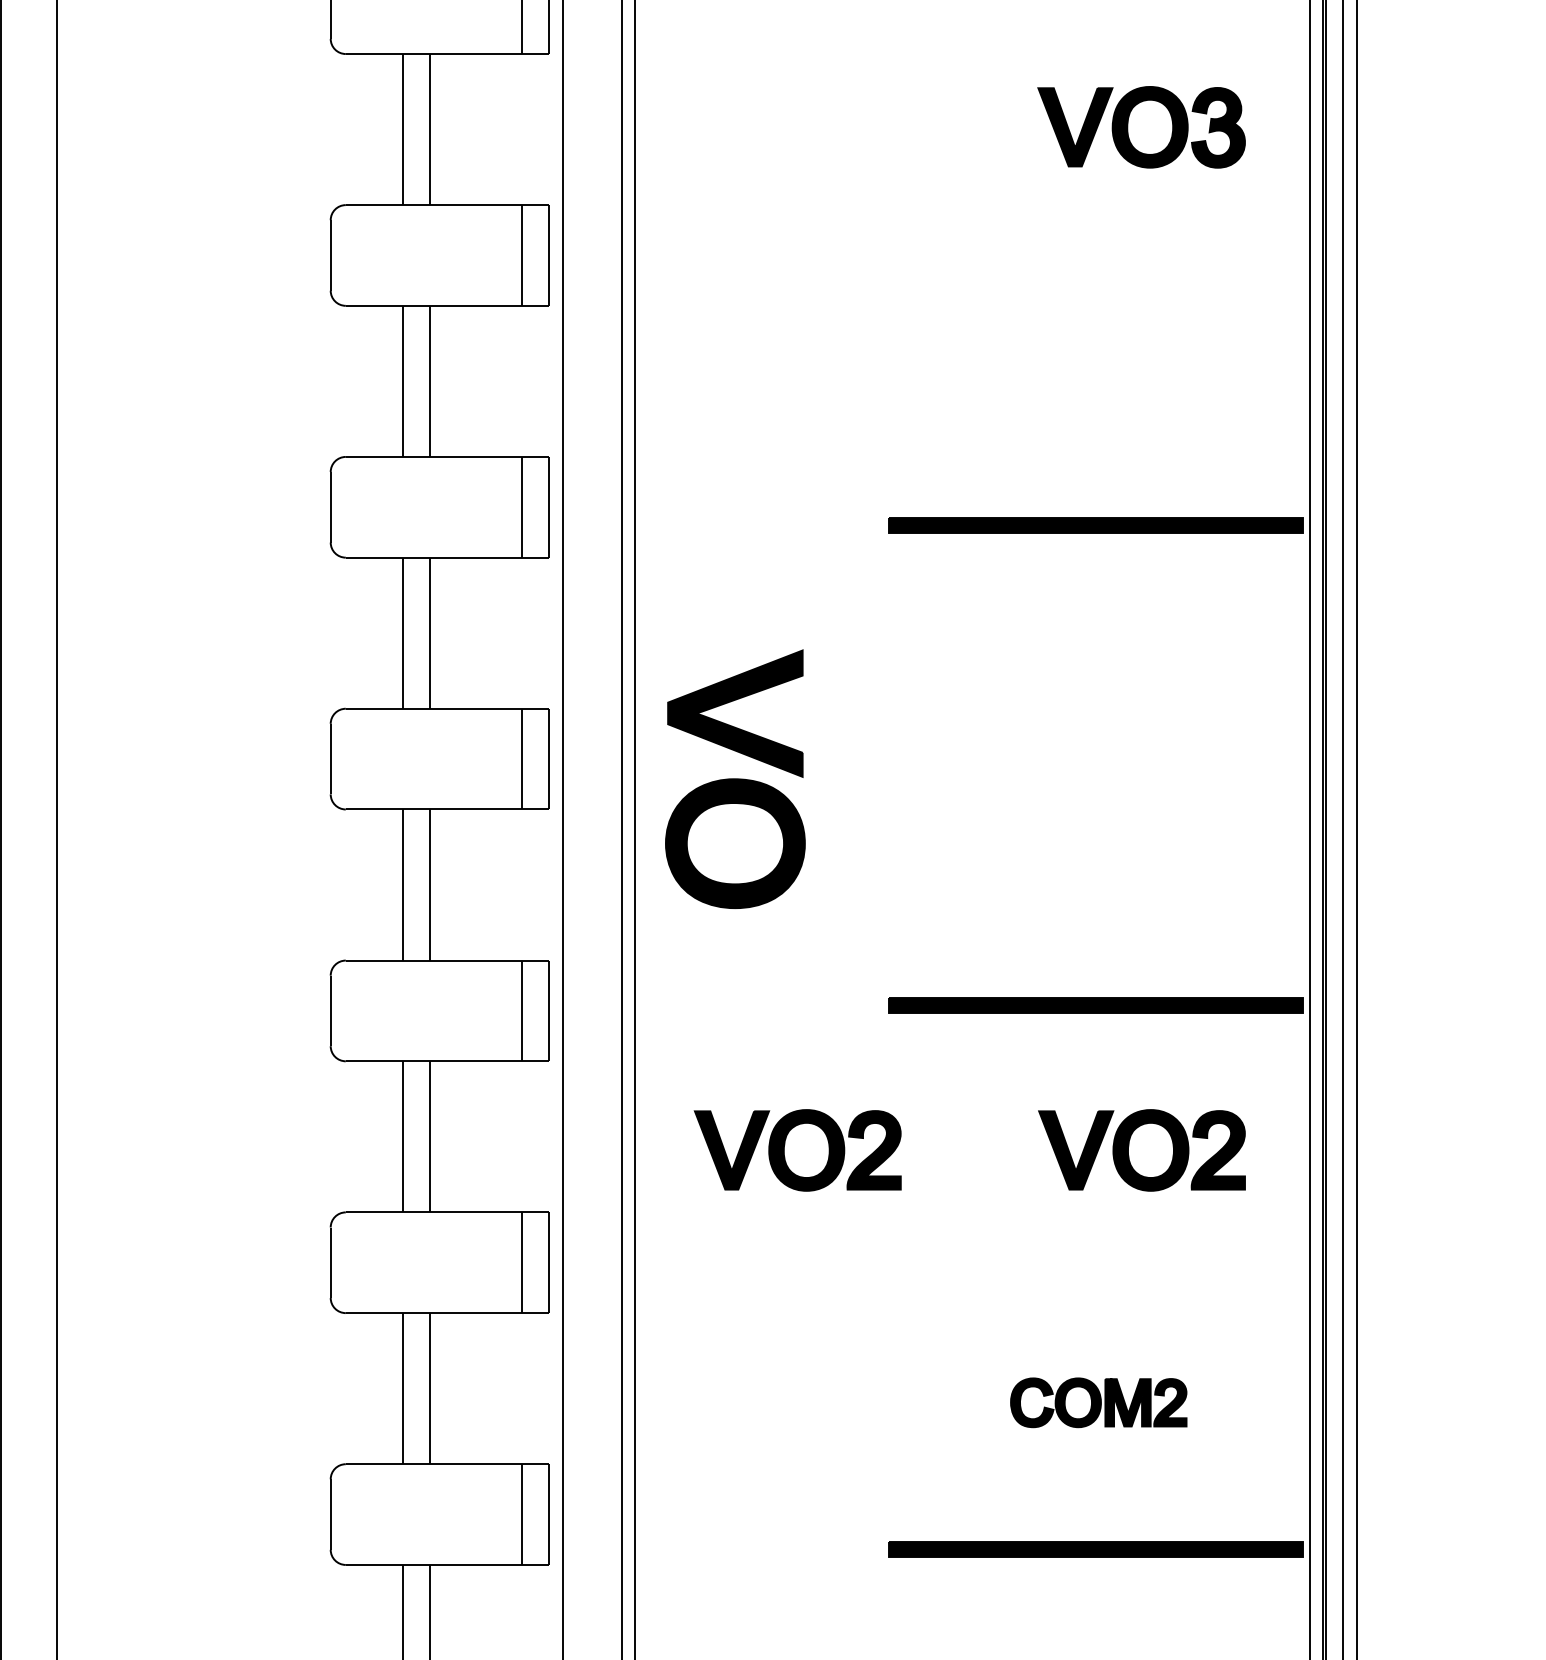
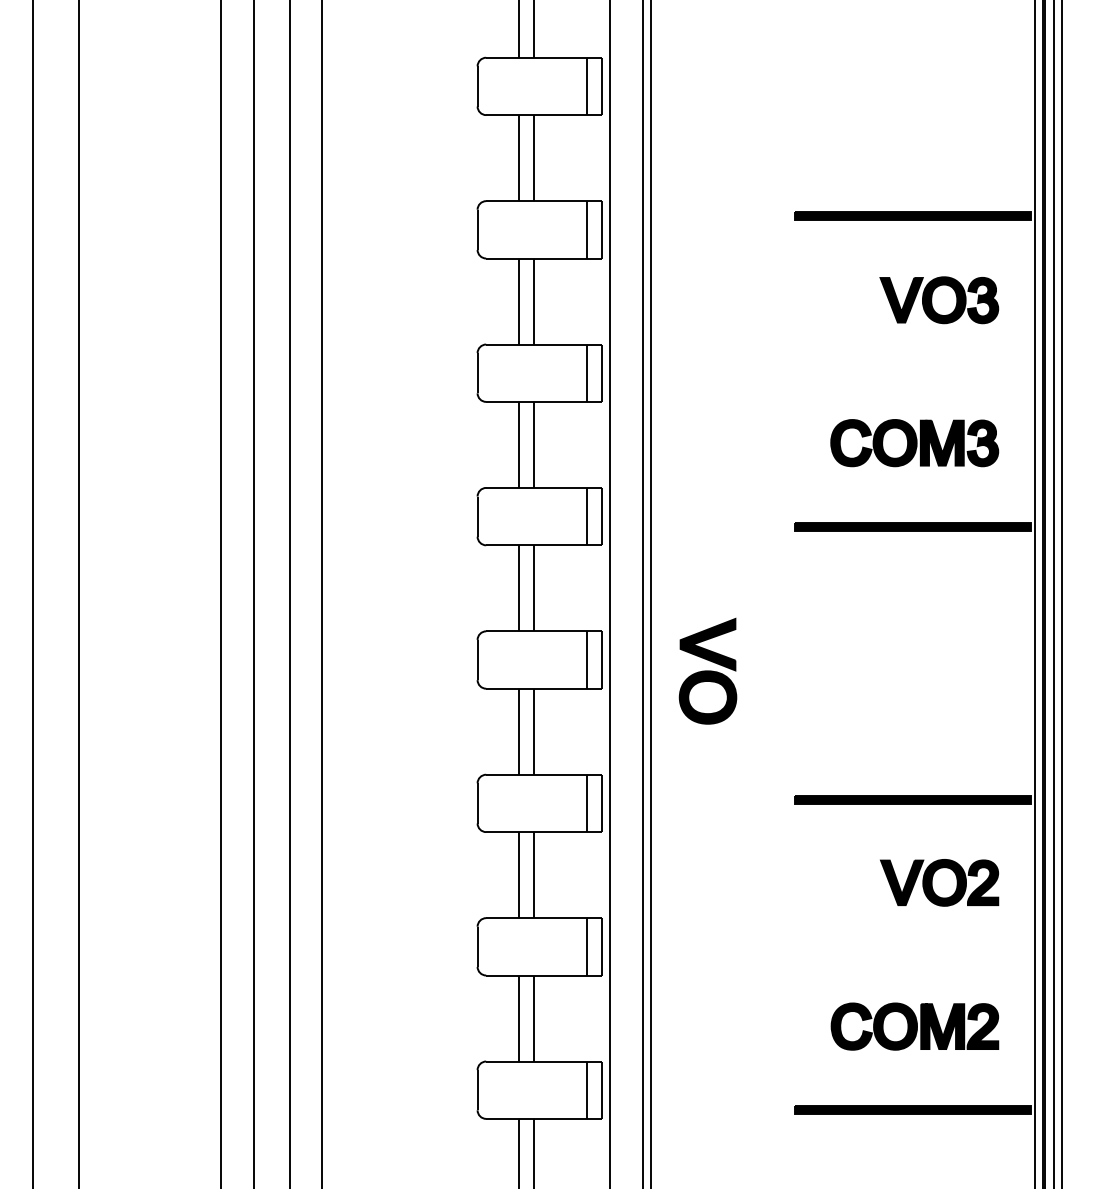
part: (1097, 378) -> (914, 443), added
part: (734, 777) -> (707, 670), size x0.71
part: (797, 1149) -> (743, 882), removed
part: (1097, 1402) -> (914, 1026), size x1.67

